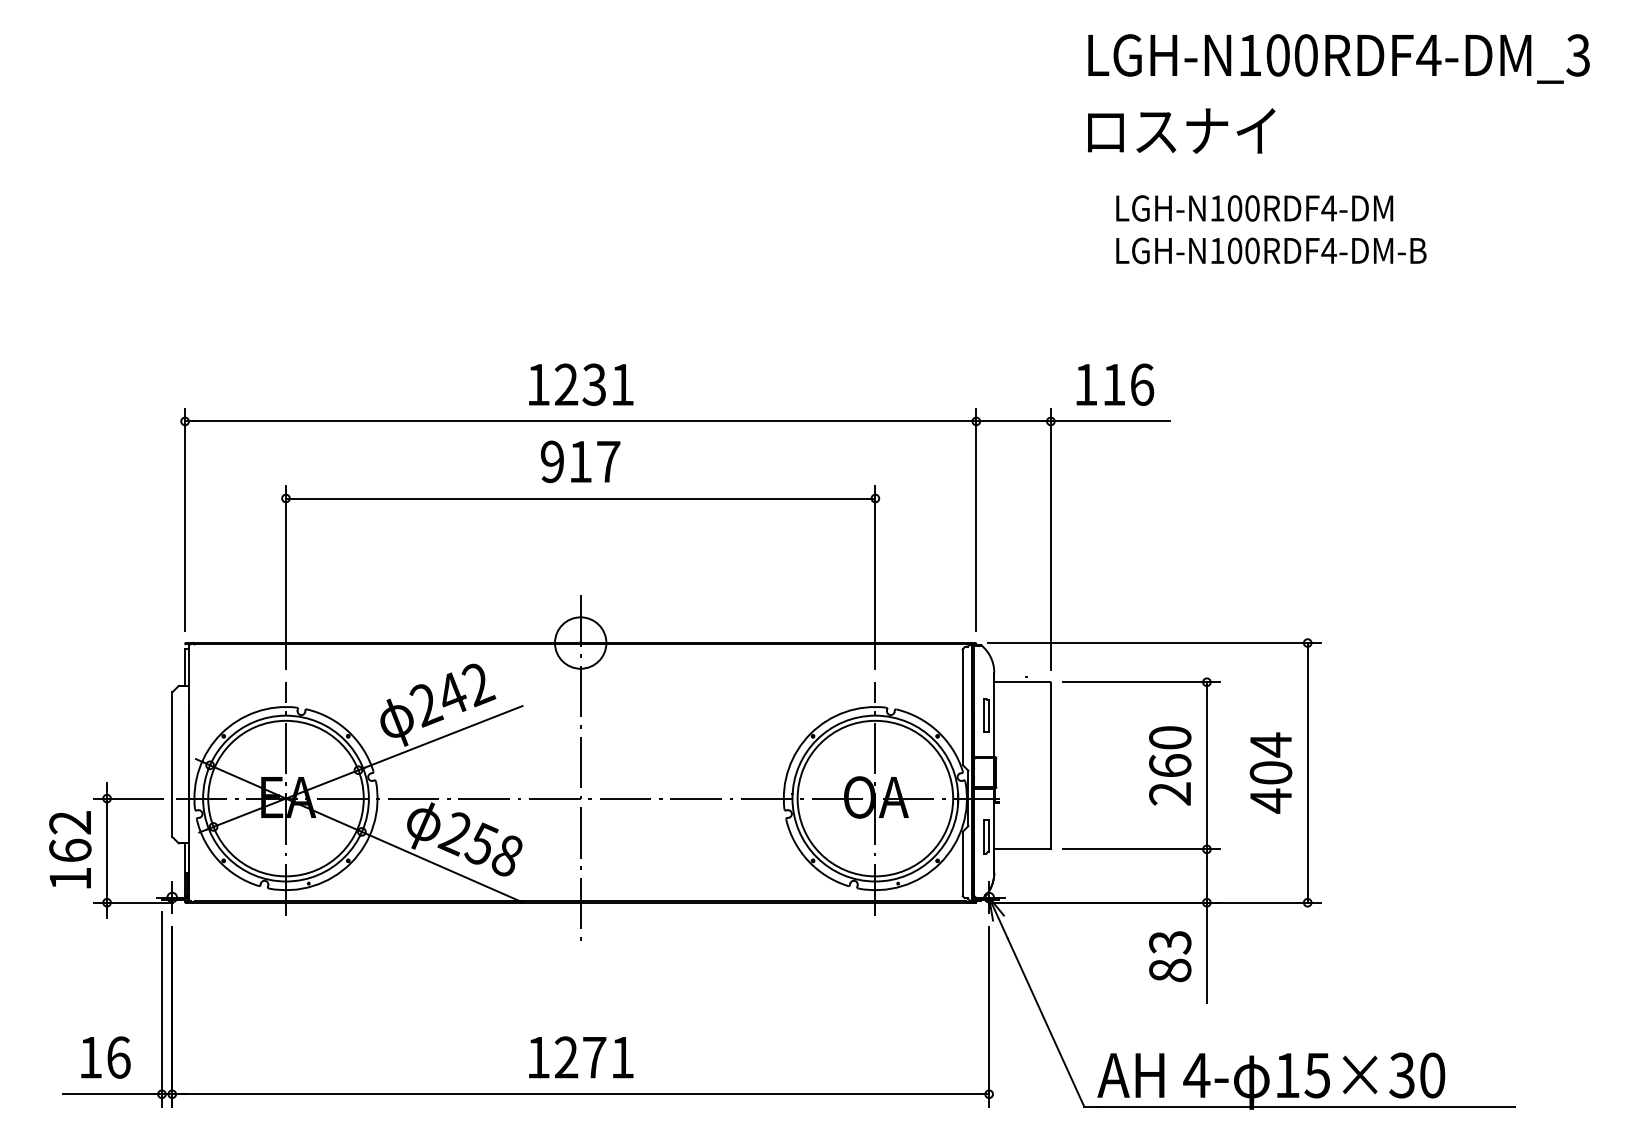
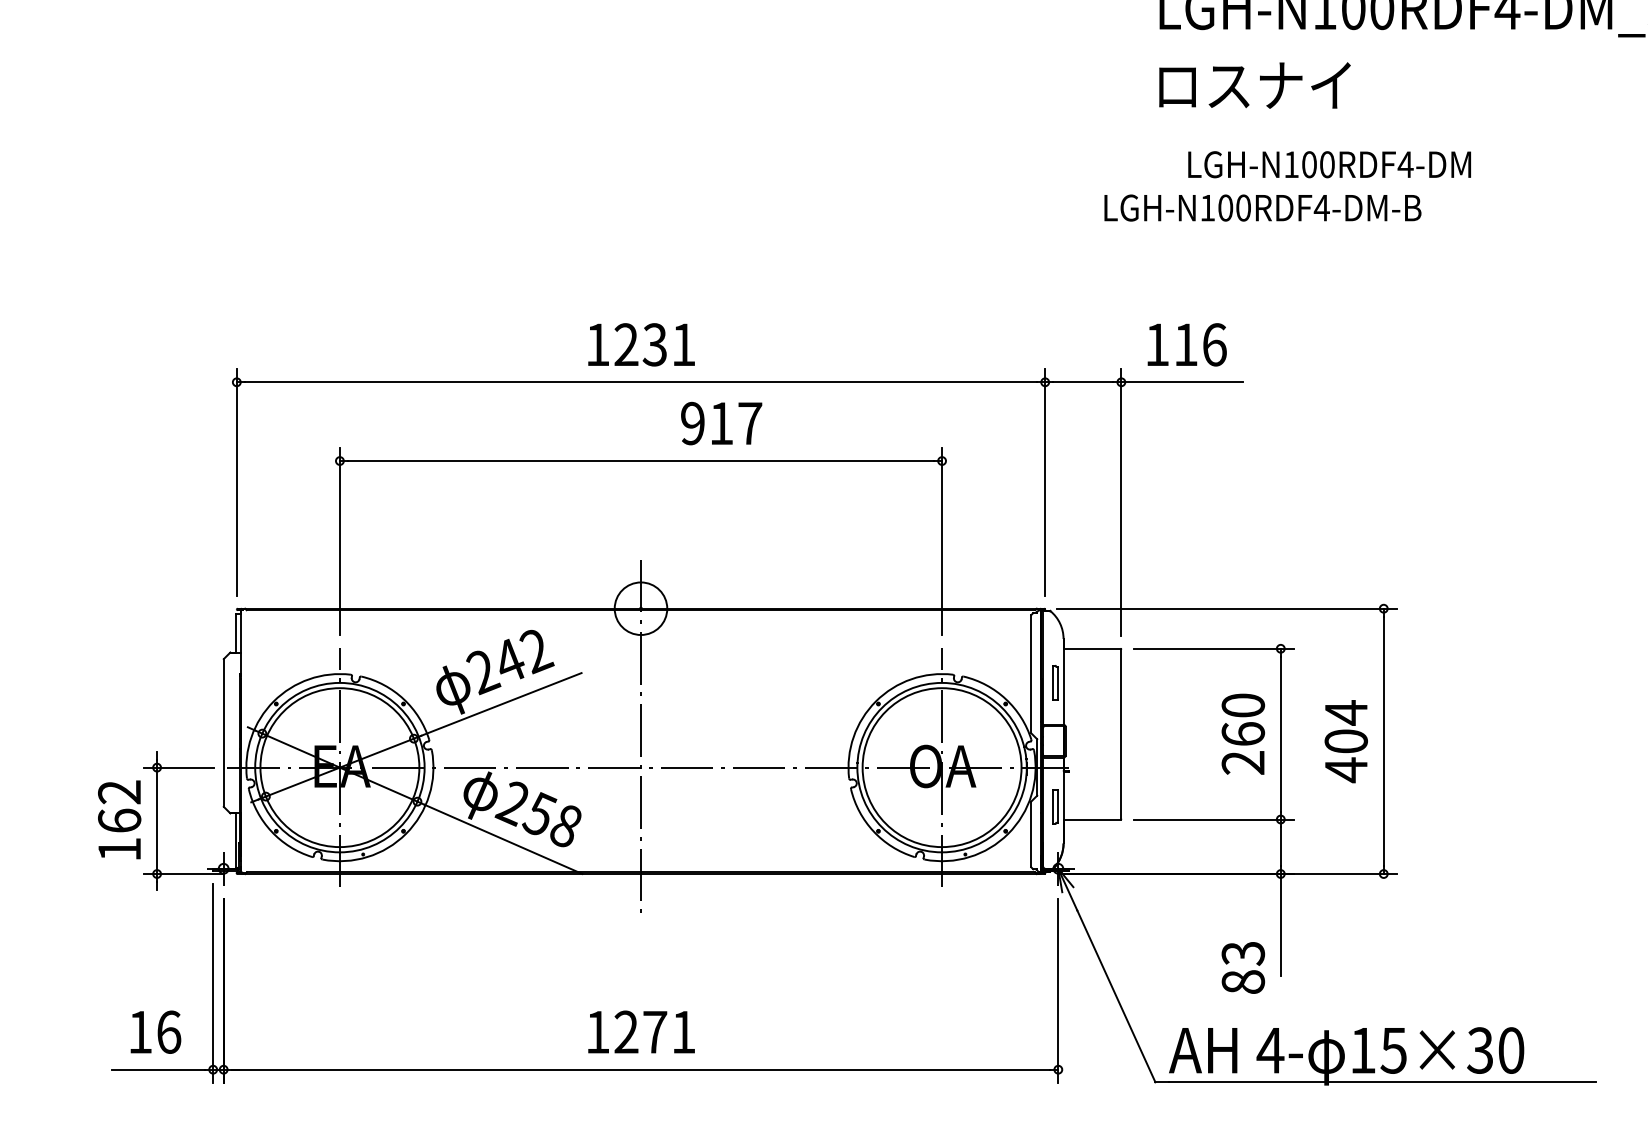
text: (1271, 250) -> (1263, 207), moved
text: (580, 461) -> (721, 423), moved
text: (1170, 956) -> (1243, 967), moved

